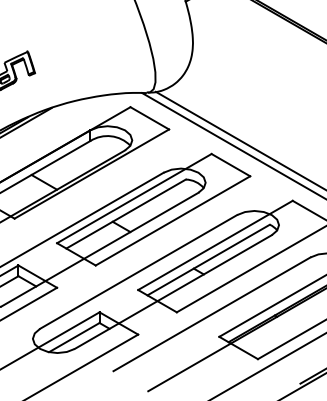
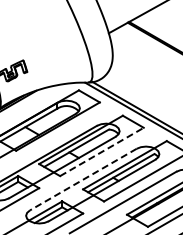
line: (173, 220) -> (102, 151), solid -> dashed
line: (138, 271) -> (83, 179), solid -> dashed

